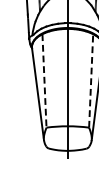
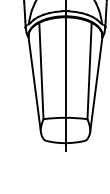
line: (91, 80) -> (89, 70), dashed -> solid
line: (44, 81) -> (41, 71), dashed -> solid

